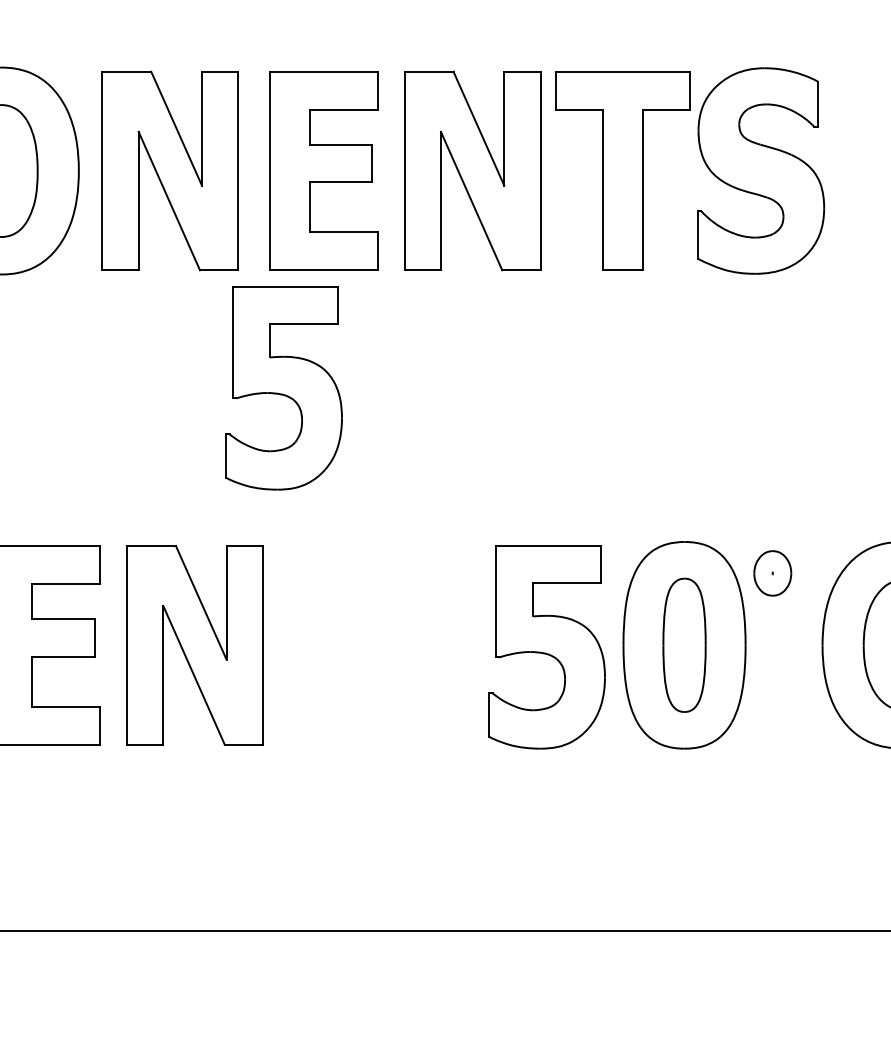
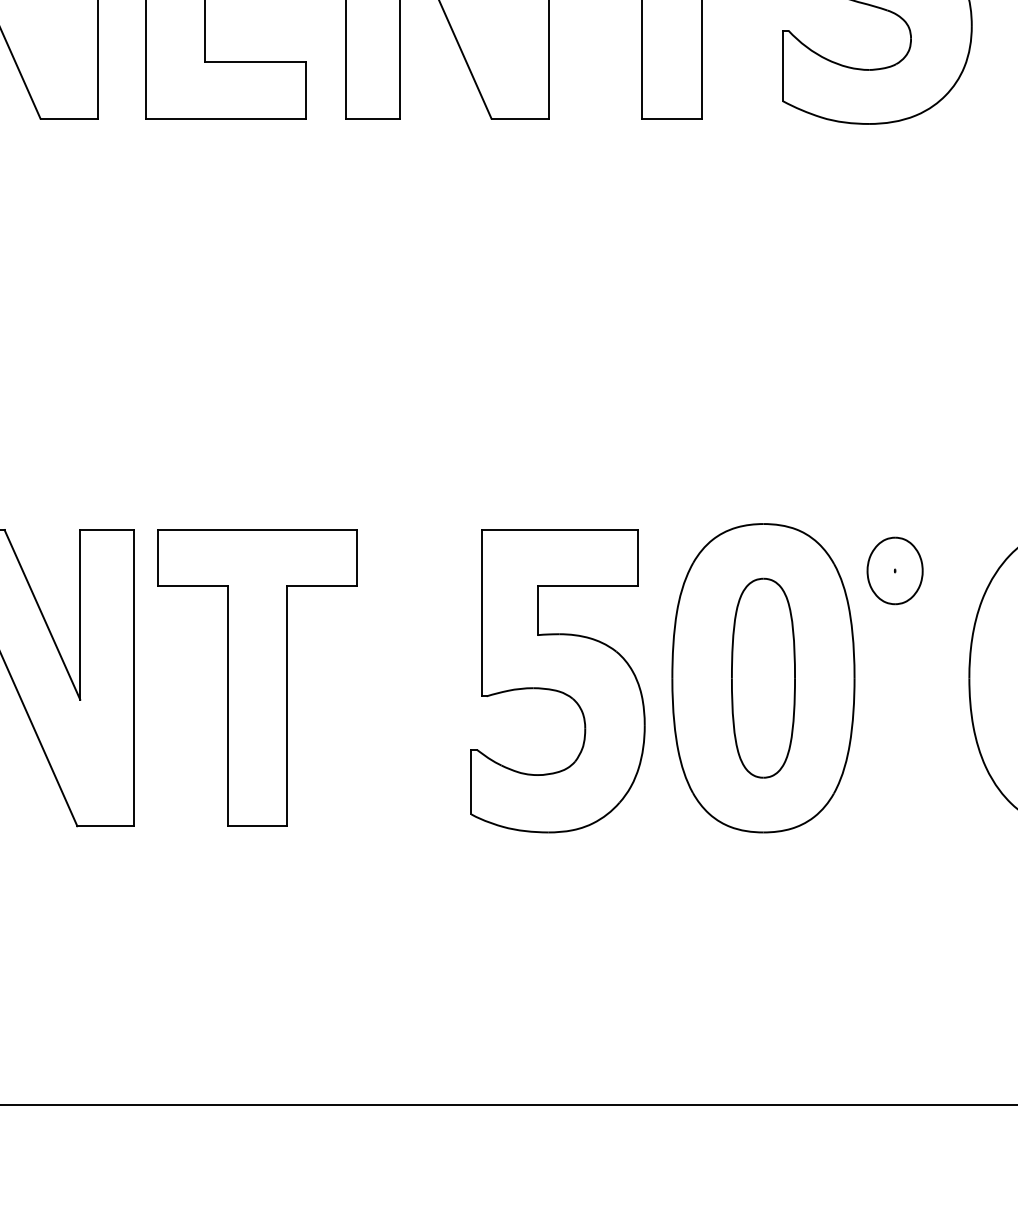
part: (283, 388) -> (165, 295), removed
part: (345, 645) -> (257, 678), added

